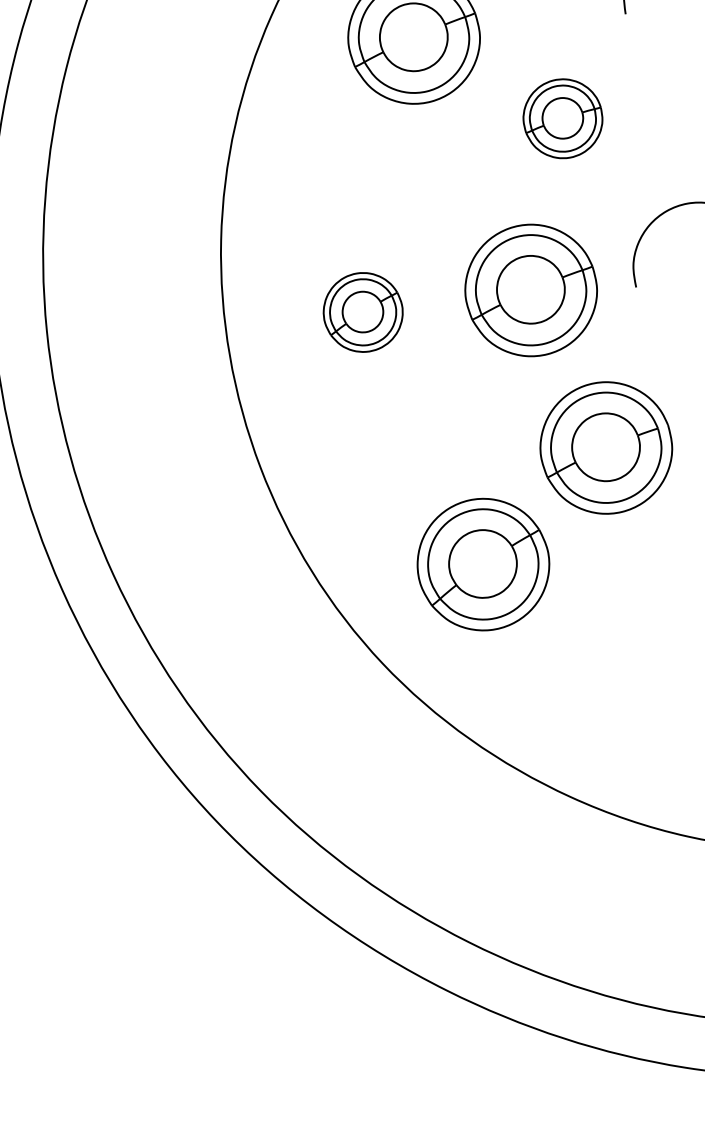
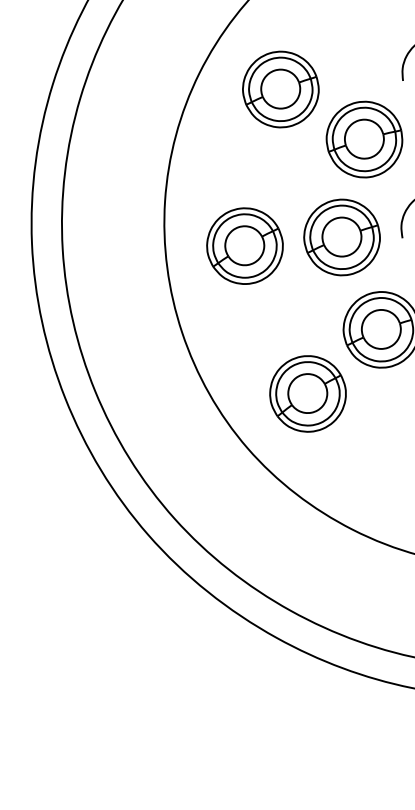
part: (562, 118) -> (364, 139), size x1.67
part: (362, 311) -> (244, 245), size x1.67

